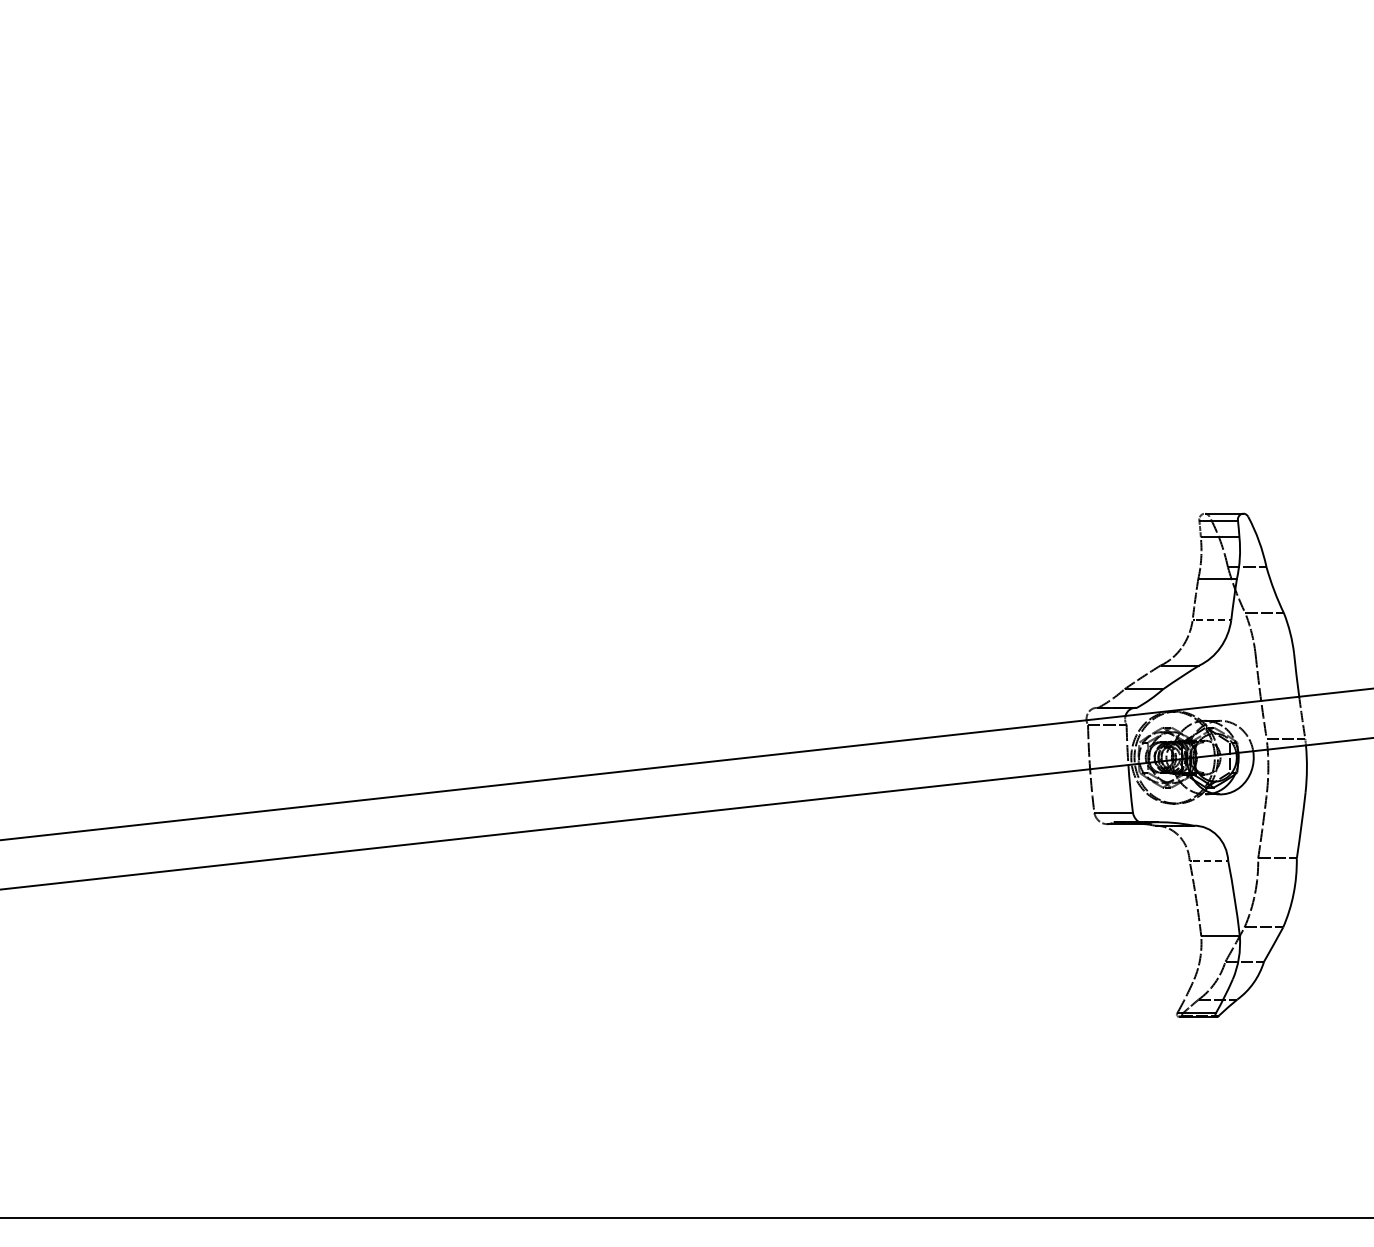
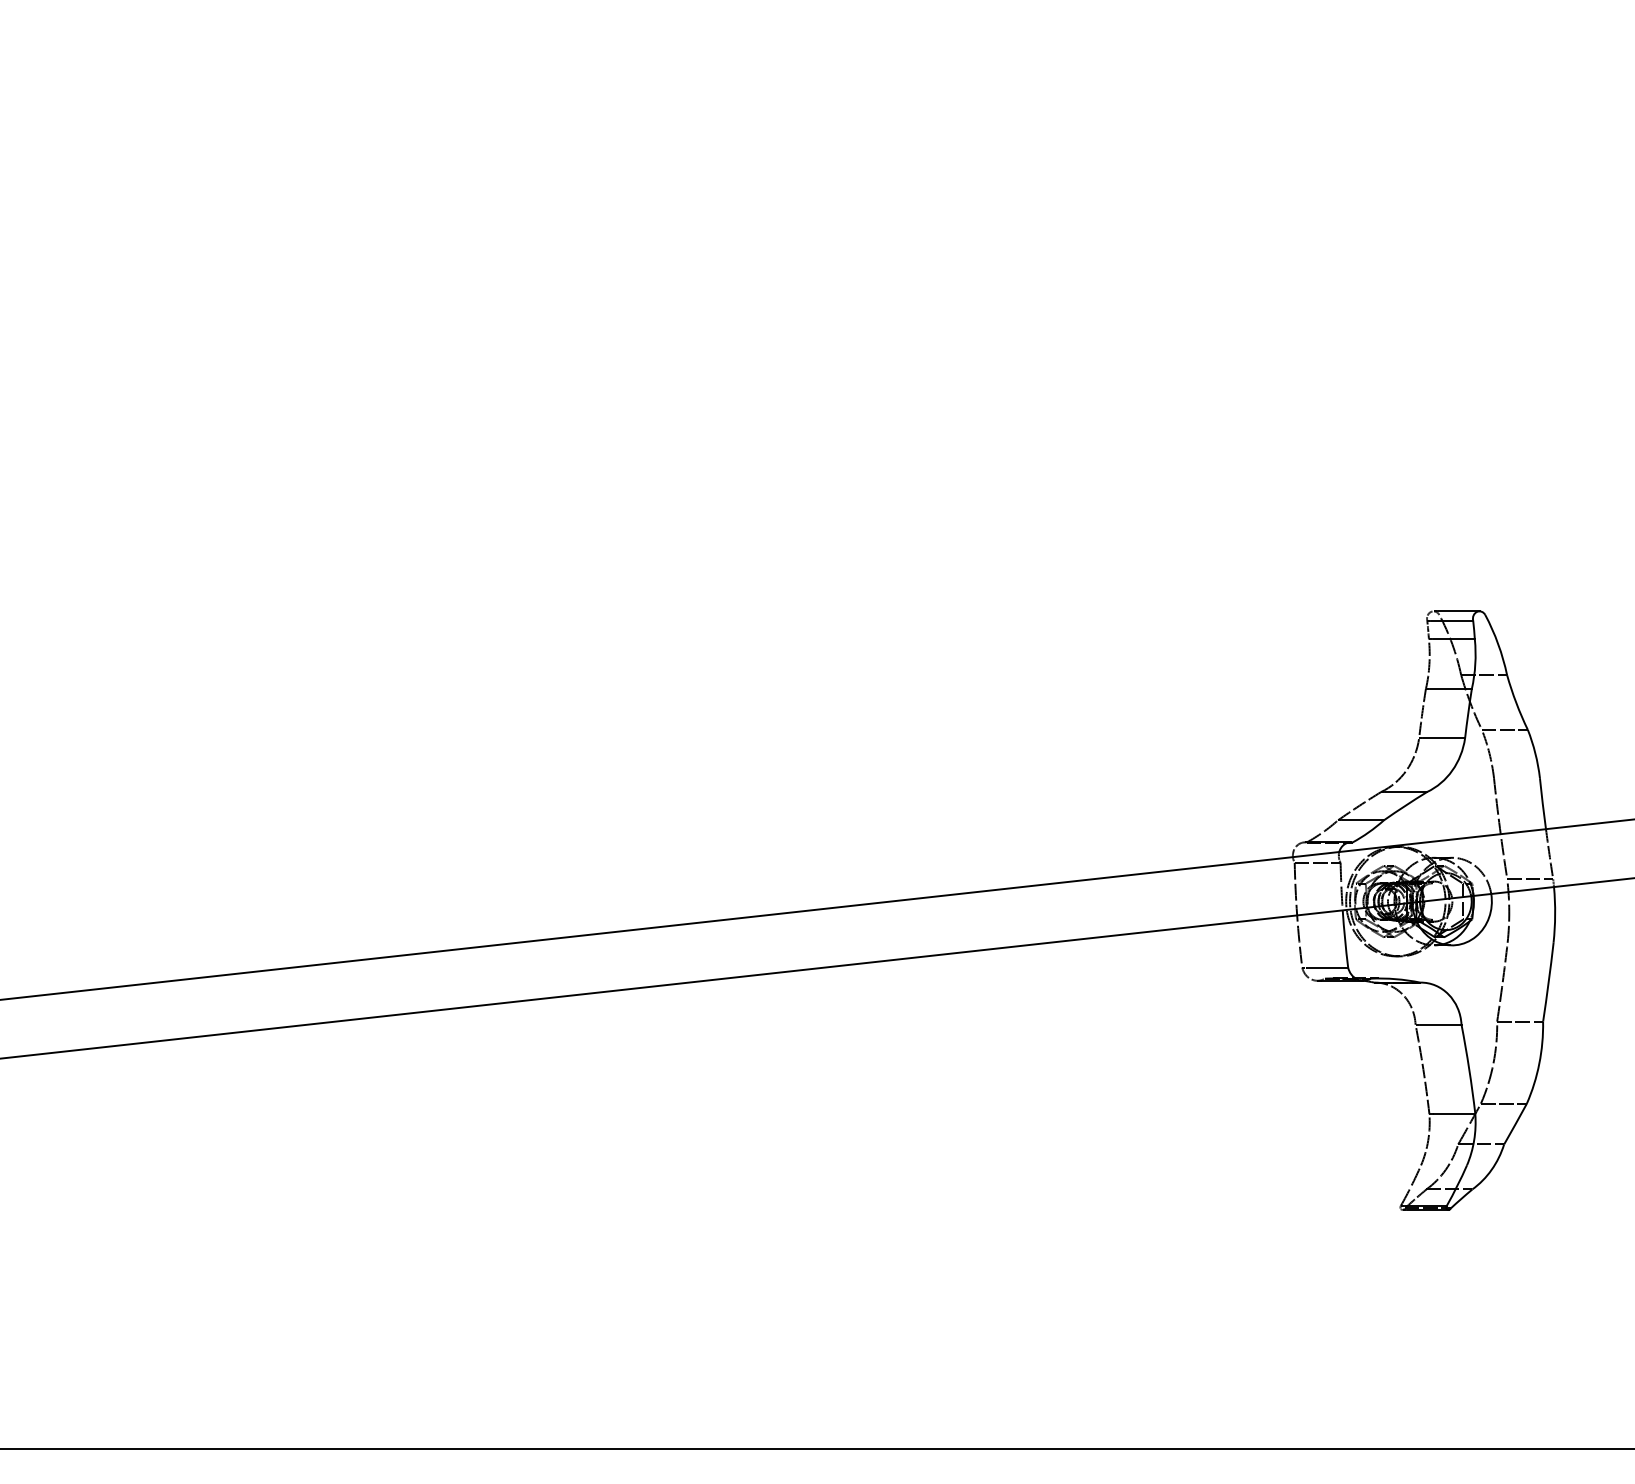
line: (1213, 620) -> (1443, 738), dashed -> solid
line: (1210, 861) -> (1440, 1025), dashed -> solid

